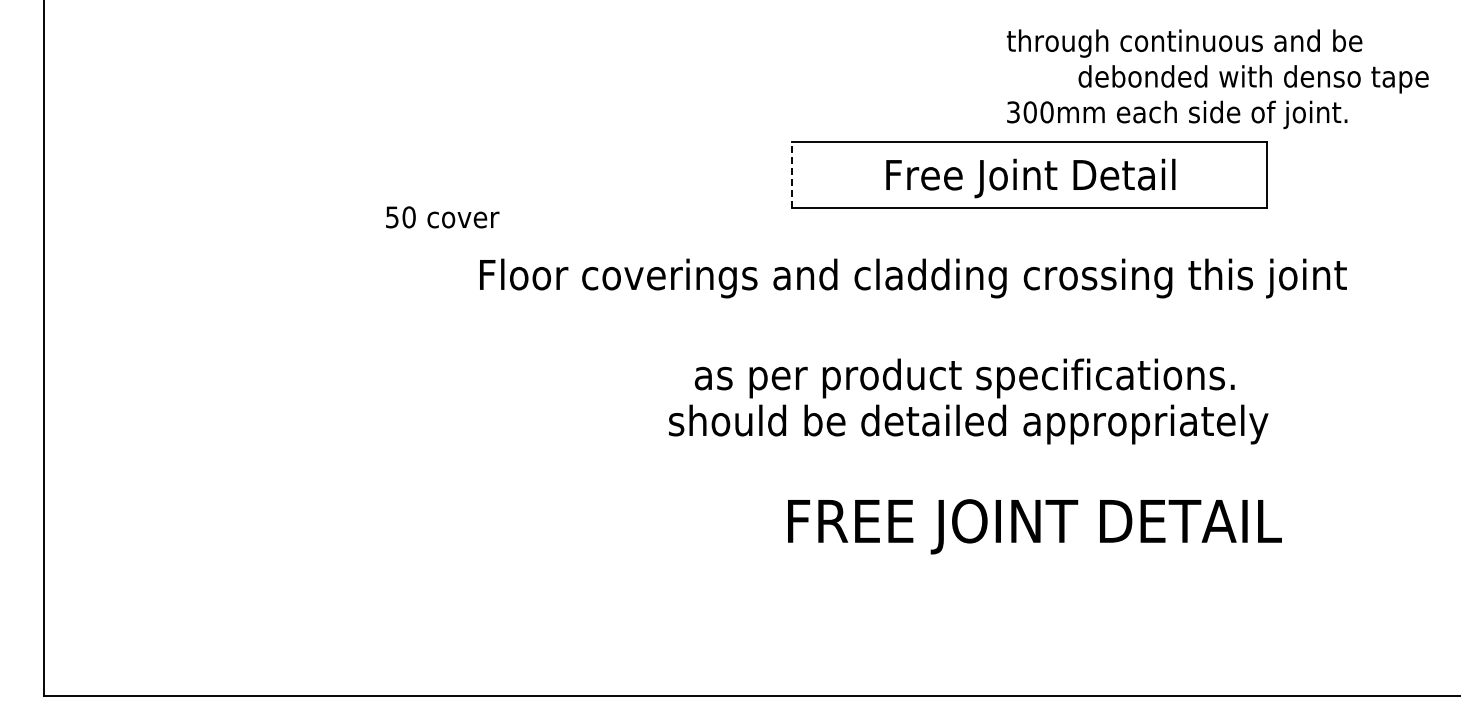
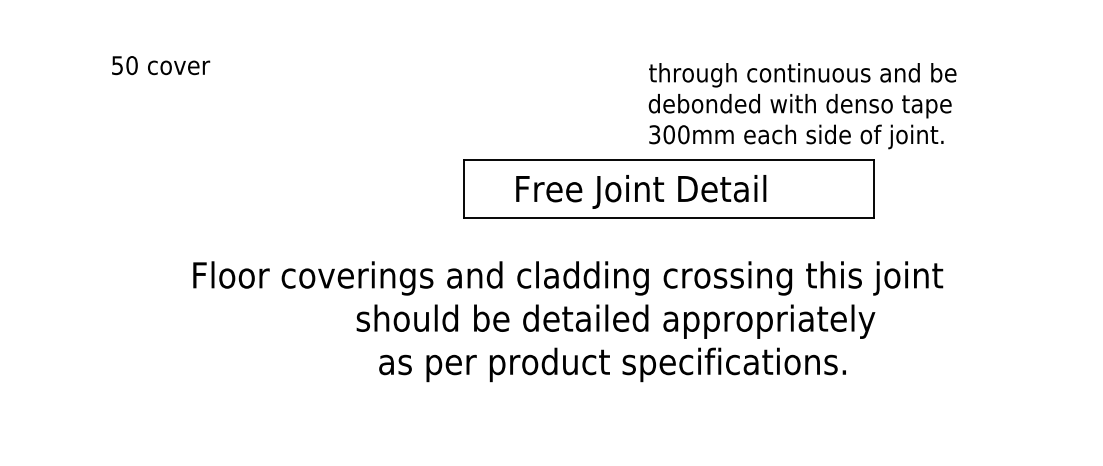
text: (1253, 79) -> (800, 106), moved
line: (792, 174) -> (463, 188), dashed -> solid
text: (1030, 178) -> (640, 191), moved
text: (442, 217) -> (160, 65), moved
text: (968, 424) -> (615, 321), moved

